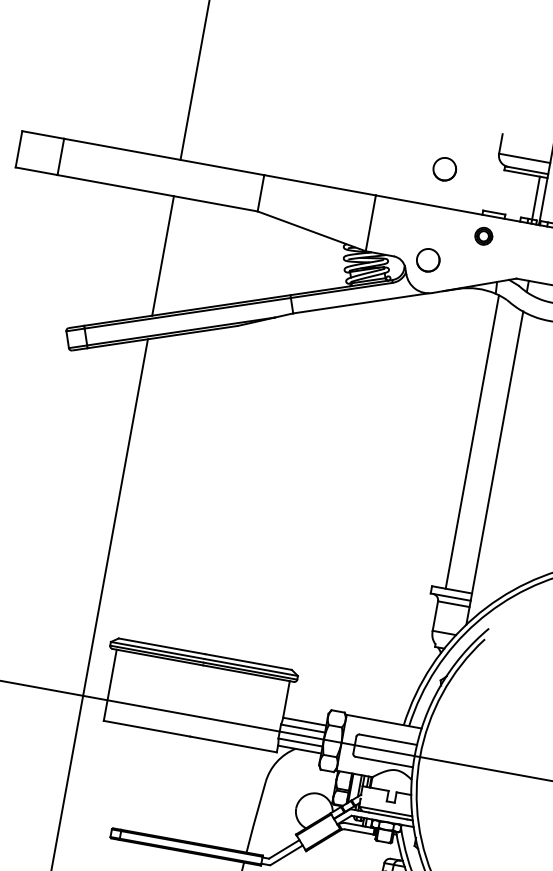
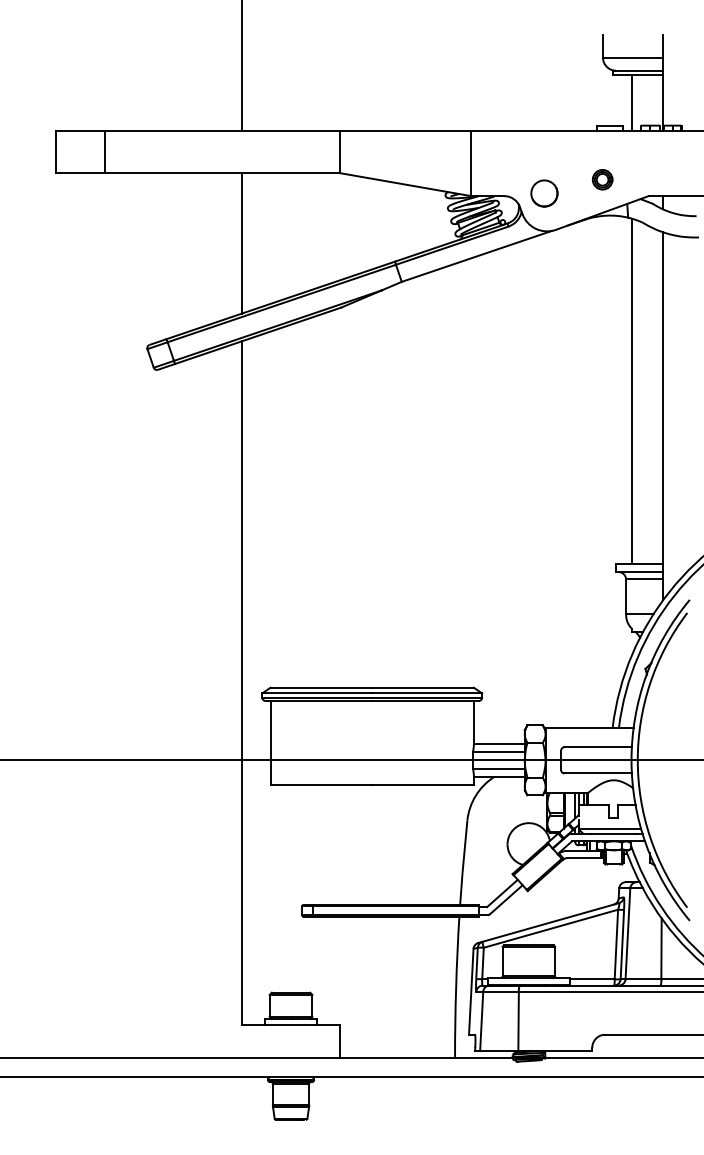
circle: (444, 169) -> (544, 86), removed
line: (535, 199) -> (632, 102), moved
part: (483, 236) -> (602, 179), moved

